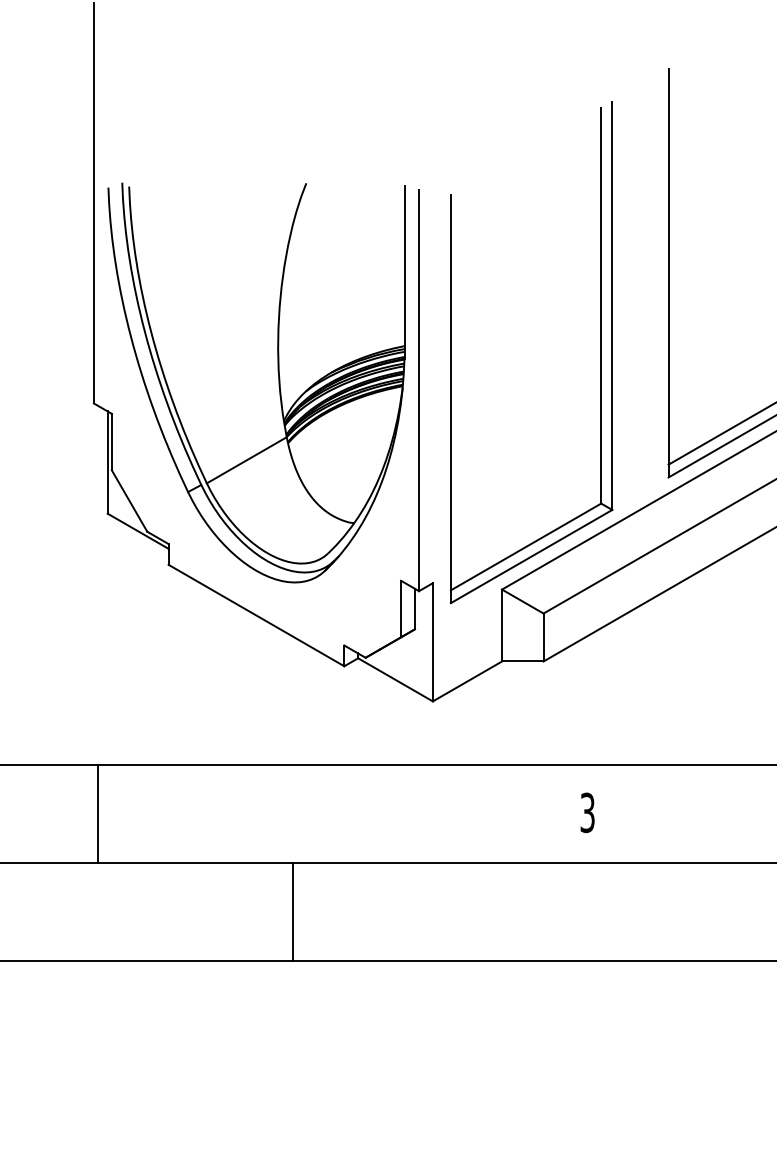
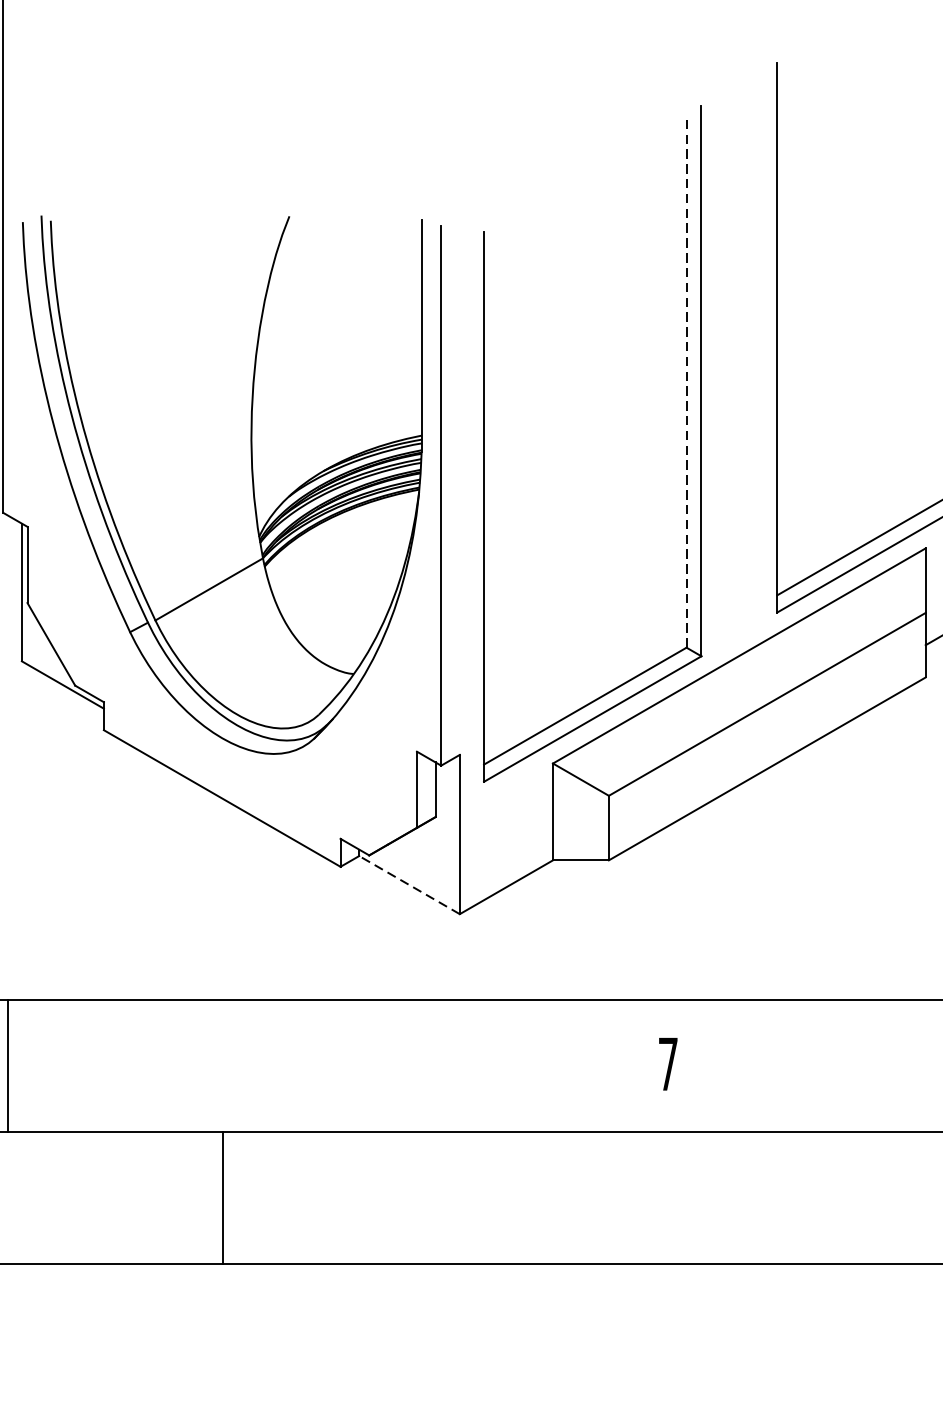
line: (601, 305) -> (686, 380), solid -> dashed
line: (395, 679) -> (409, 884), solid -> dashed
text: (587, 812) -> (668, 1063), 3 -> 7
line: (293, 911) -> (223, 1197), moved

